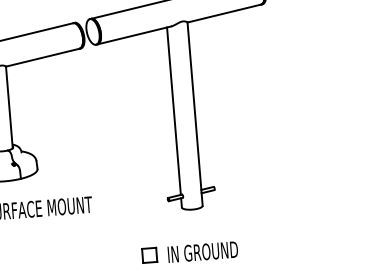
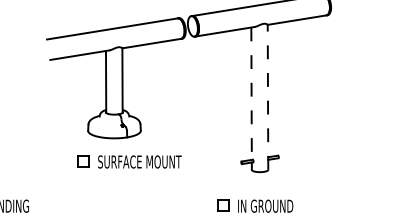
line: (173, 112) -> (251, 94), solid -> dashed
line: (195, 113) -> (268, 96), solid -> dashed

